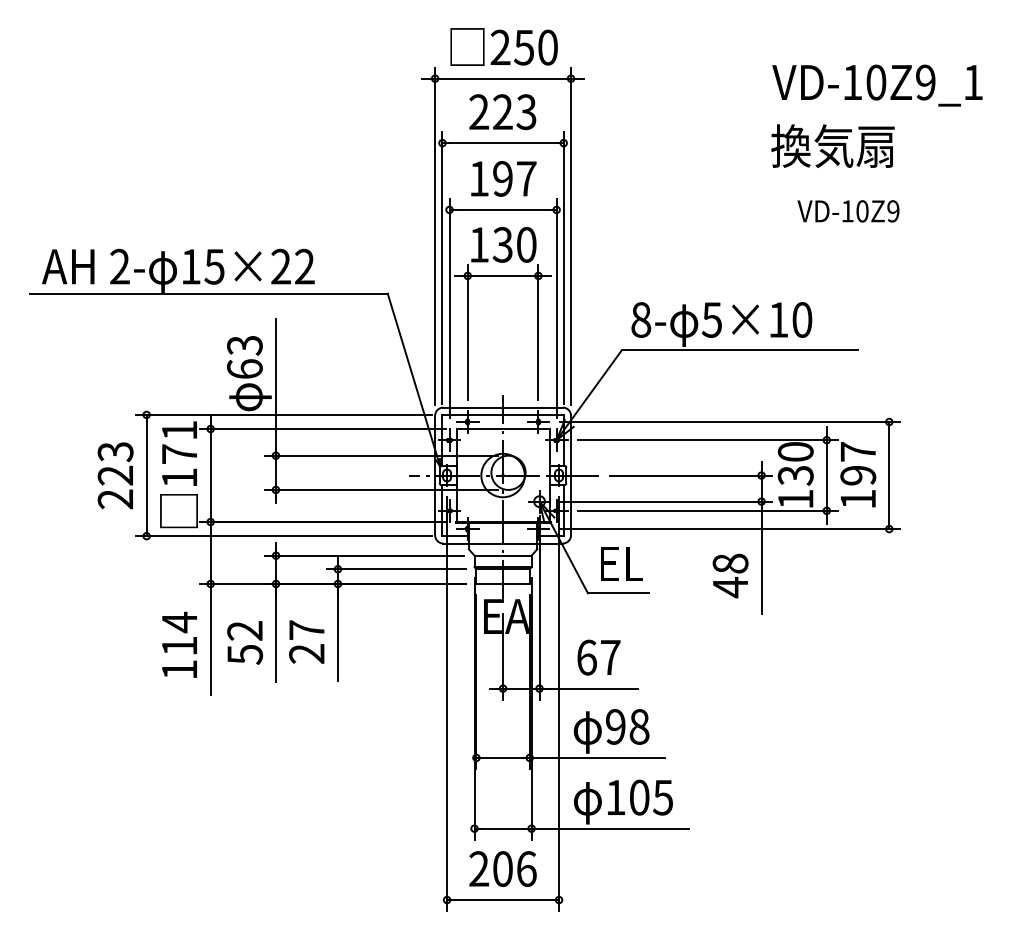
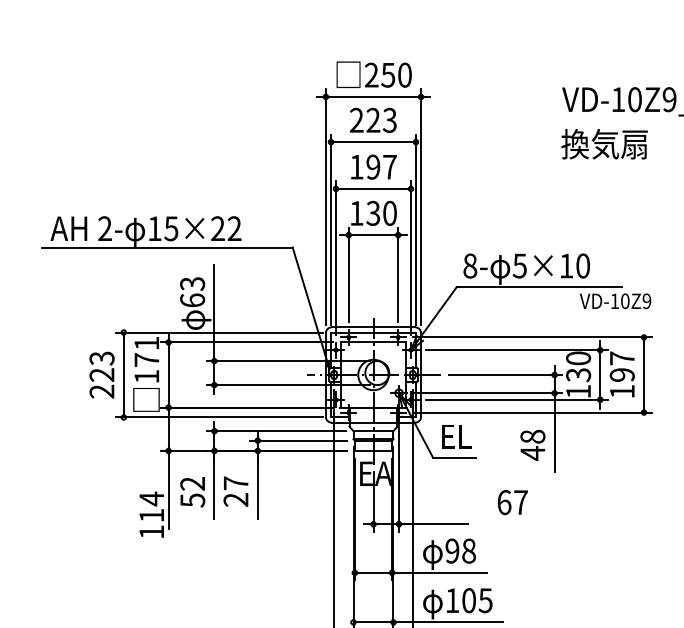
text: (848, 211) -> (615, 301), moved
text: (179, 644) -> (151, 514), moved
text: (598, 657) -> (512, 502), moved

